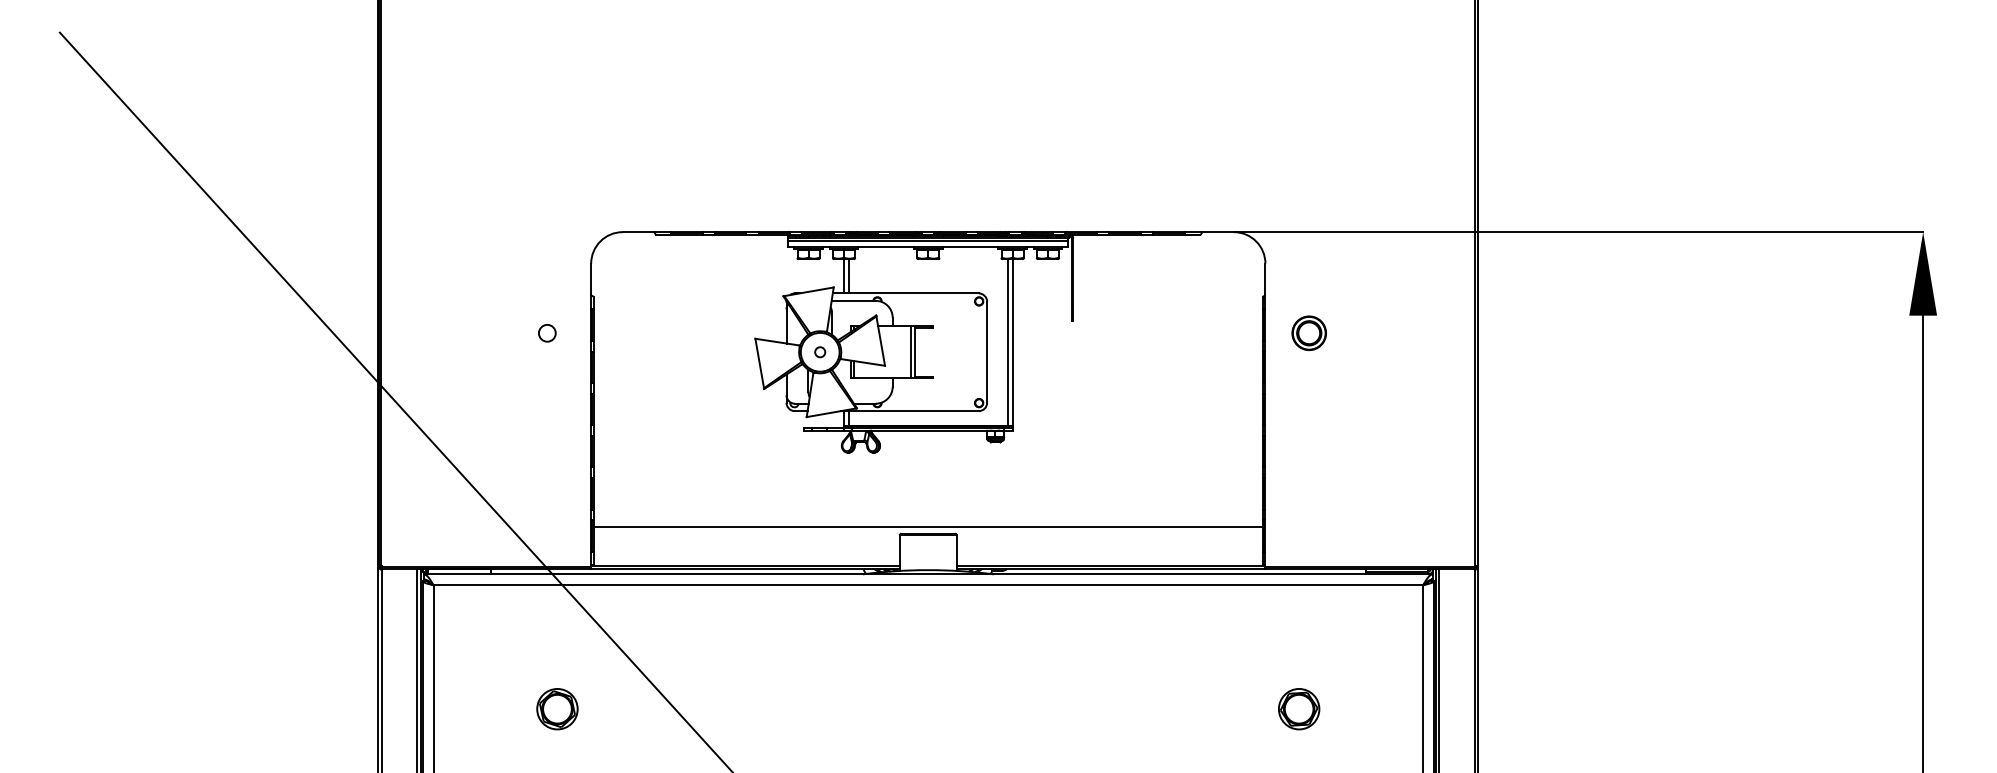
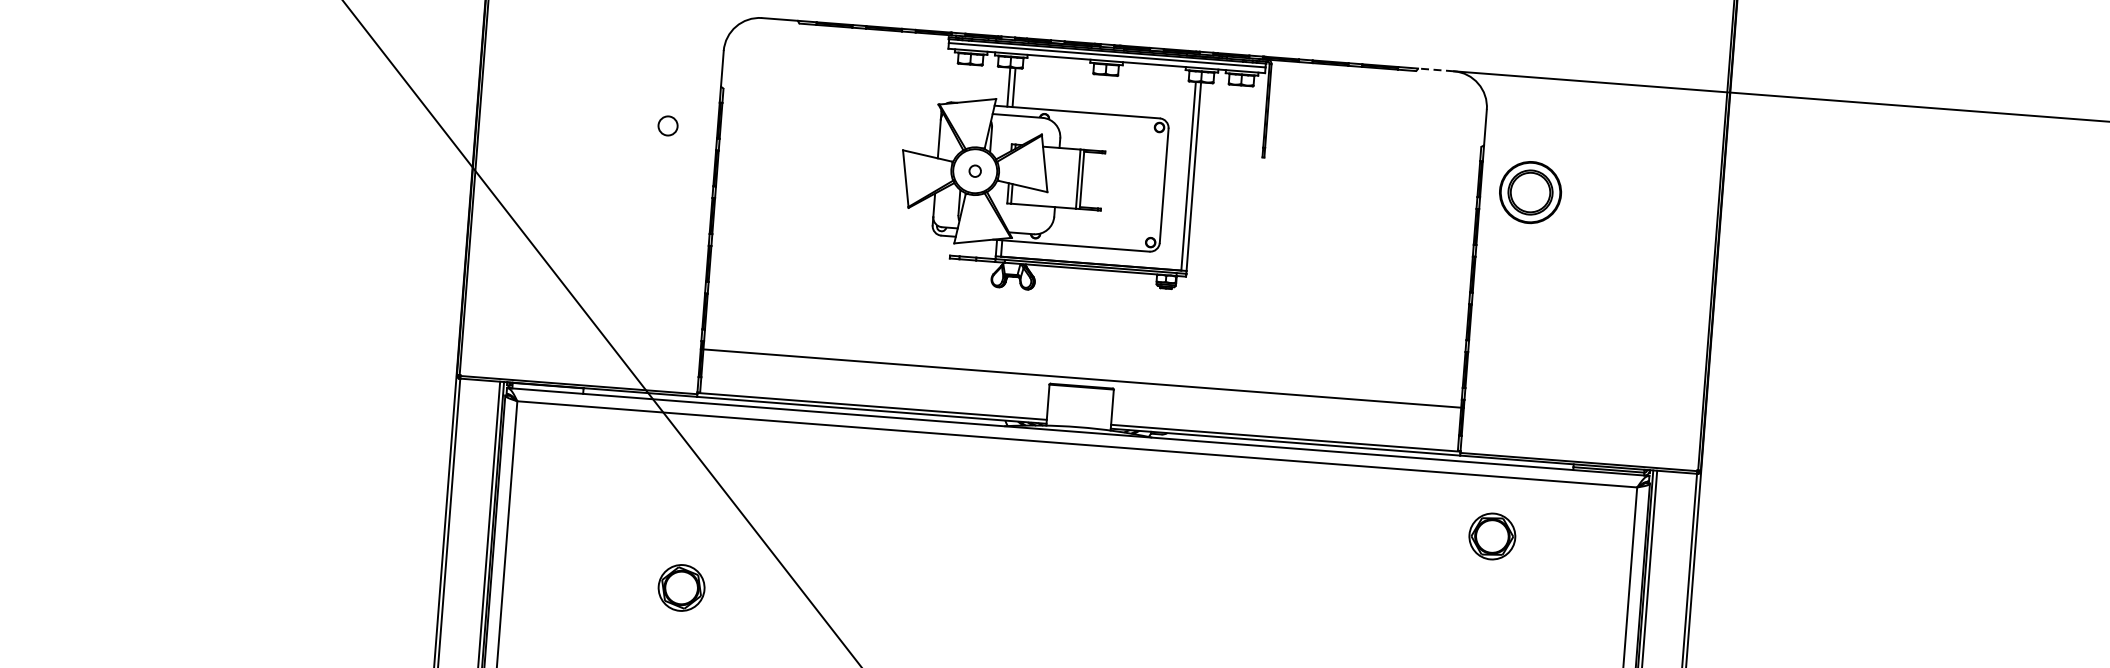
line: (1218, 232) -> (1436, 70), solid -> dashed
part: (1308, 332) -> (1529, 191), size x1.6
part: (557, 709) -> (681, 588), moved
part: (1299, 709) -> (1492, 536), moved

